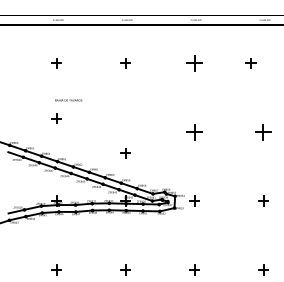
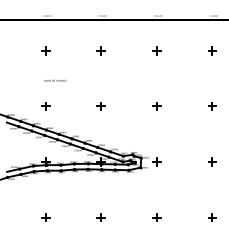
part: (194, 62) -> (156, 50), size x0.62
part: (251, 62) -> (212, 50), moved
part: (56, 118) -> (45, 106), moved
part: (194, 132) -> (156, 106), size x0.62
part: (263, 132) -> (212, 106), size x0.62
part: (124, 153) -> (100, 106), moved

